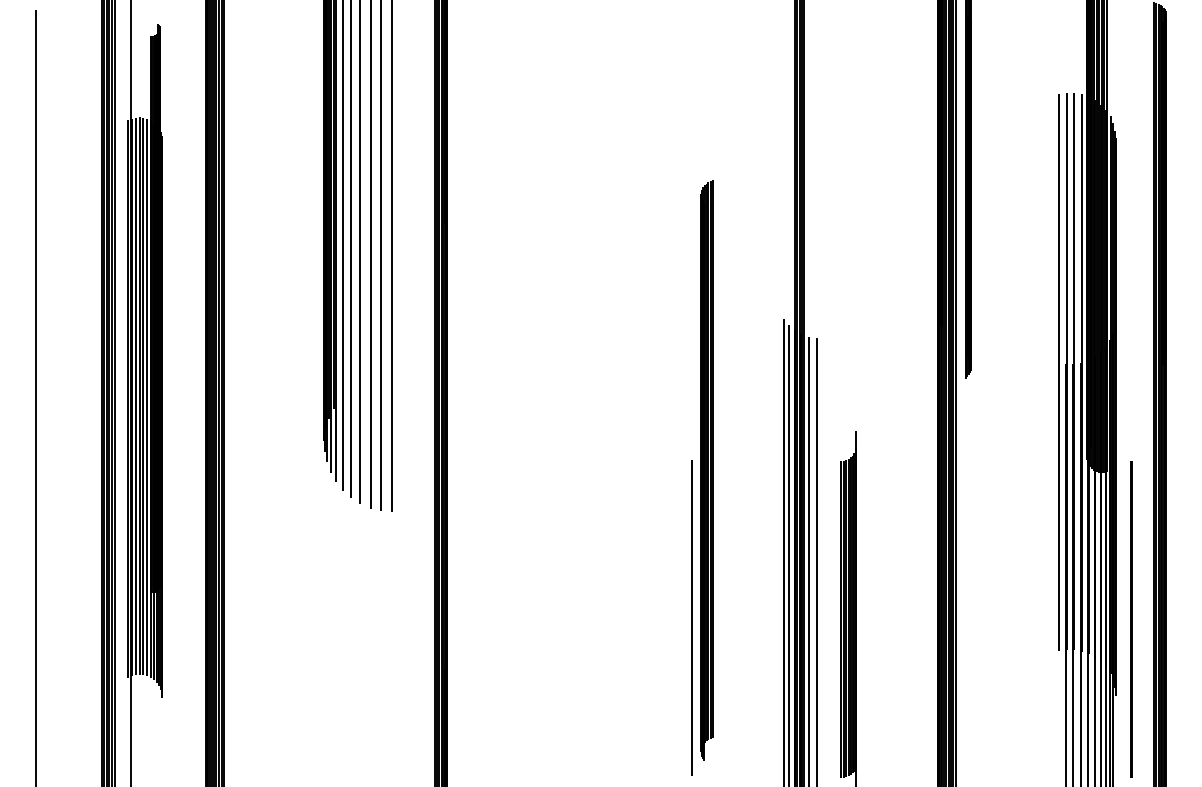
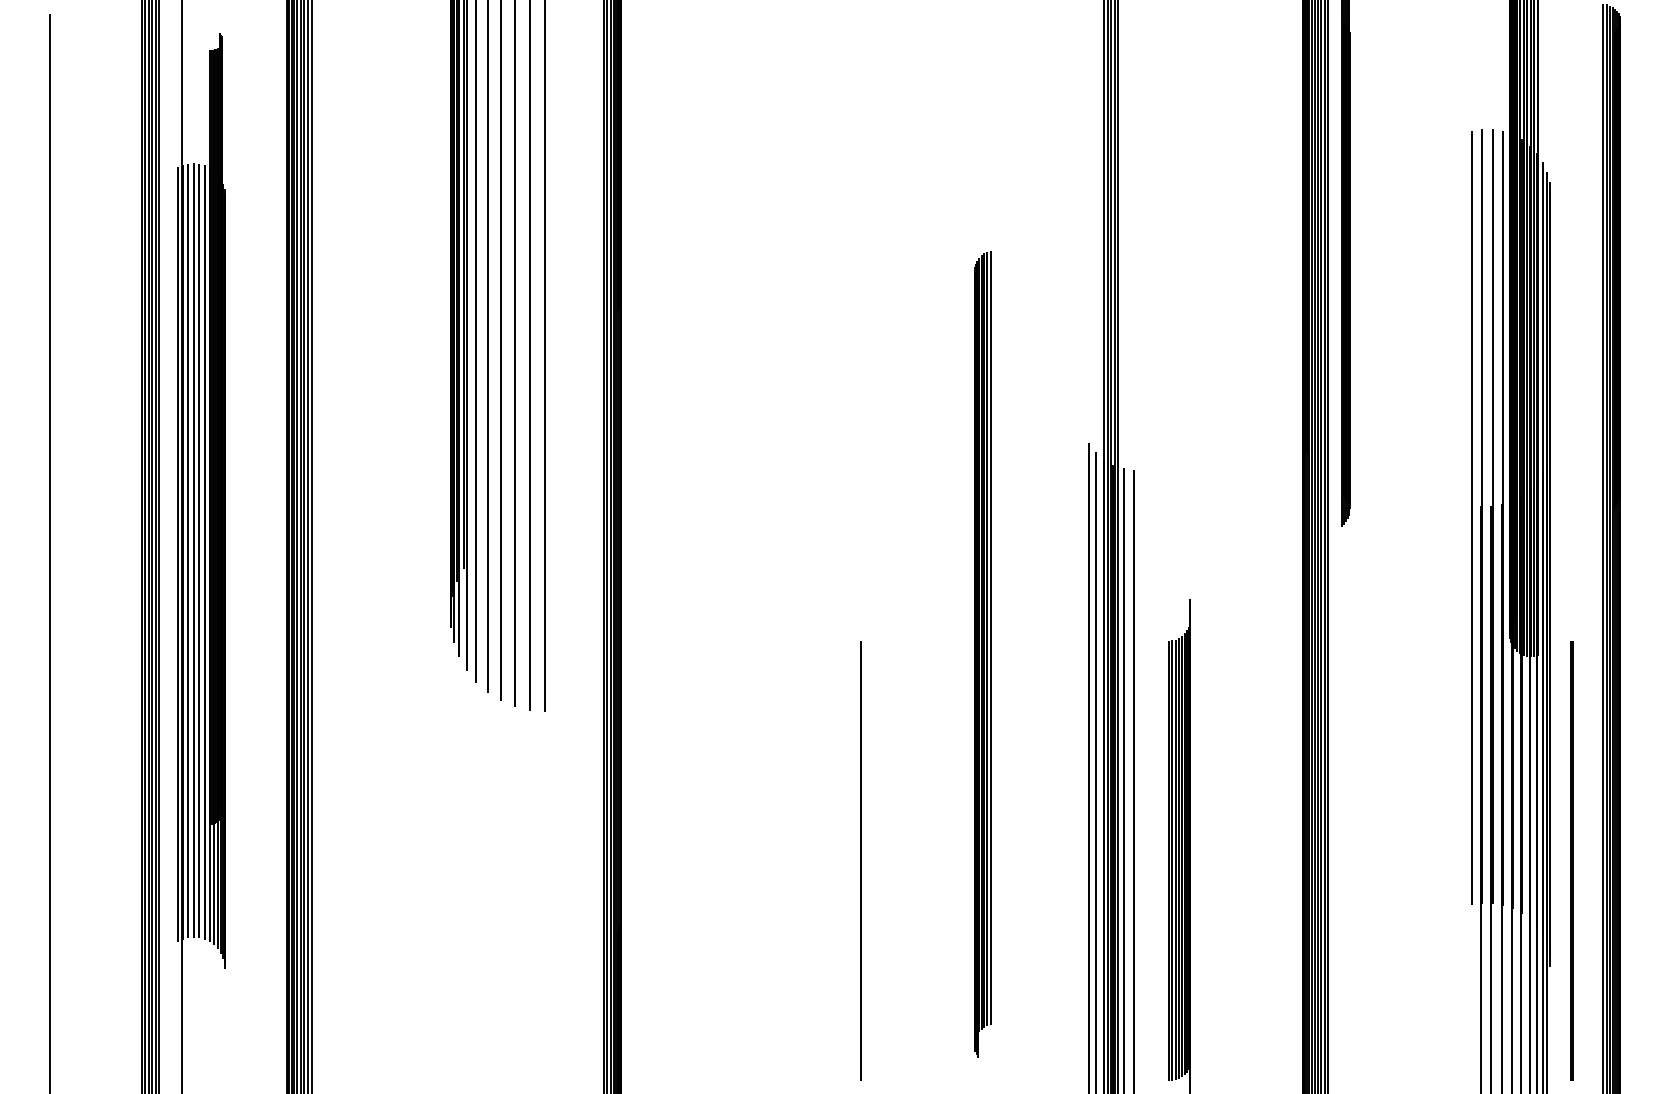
line: (691, 617) -> (860, 860), moved

